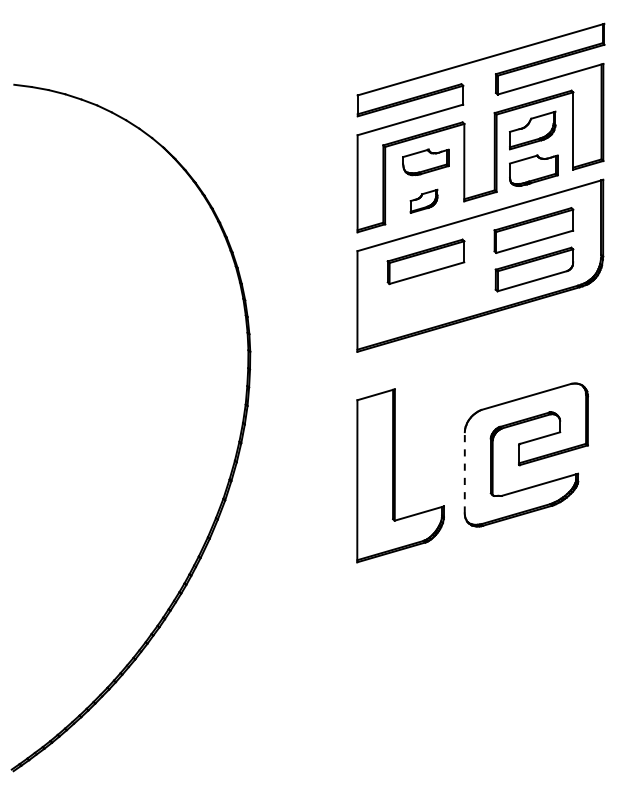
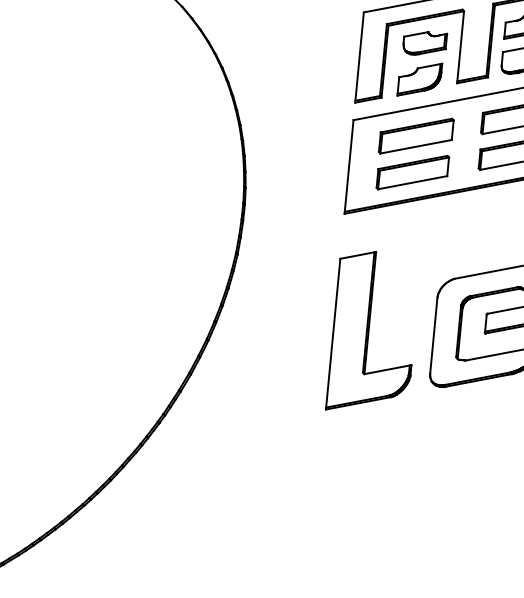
part: (423, 201) -> (419, 79), size x1.67
part: (425, 300) -> (412, 172), added
line: (464, 472) -> (433, 335), dashed -> solid

